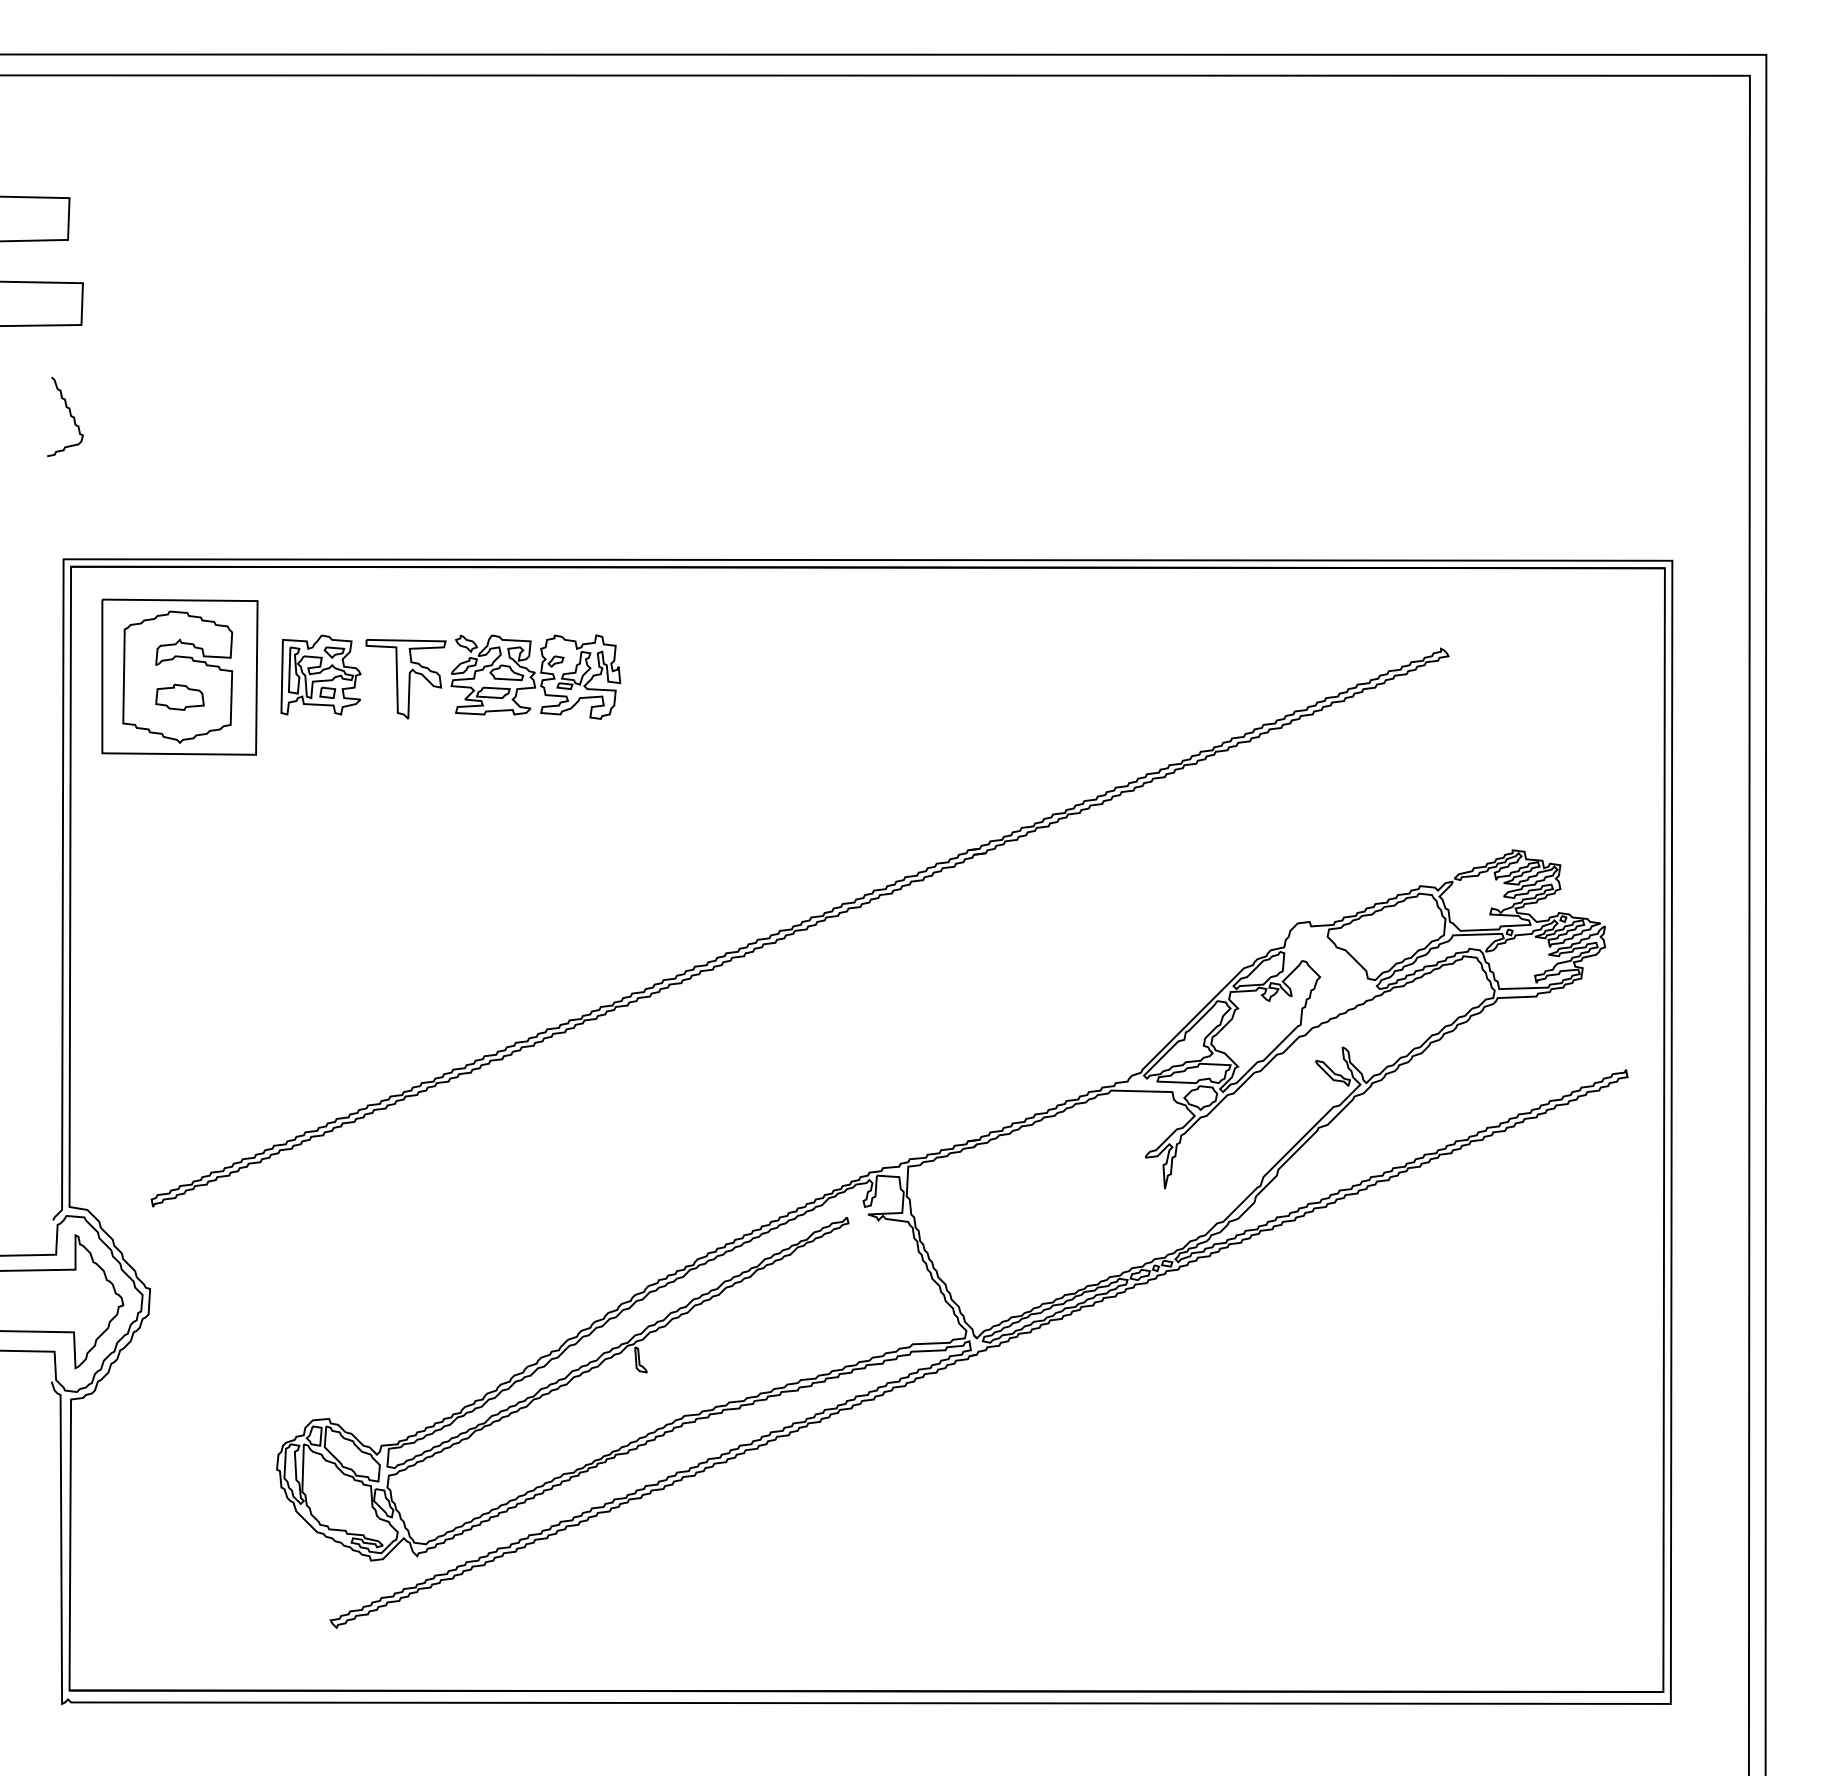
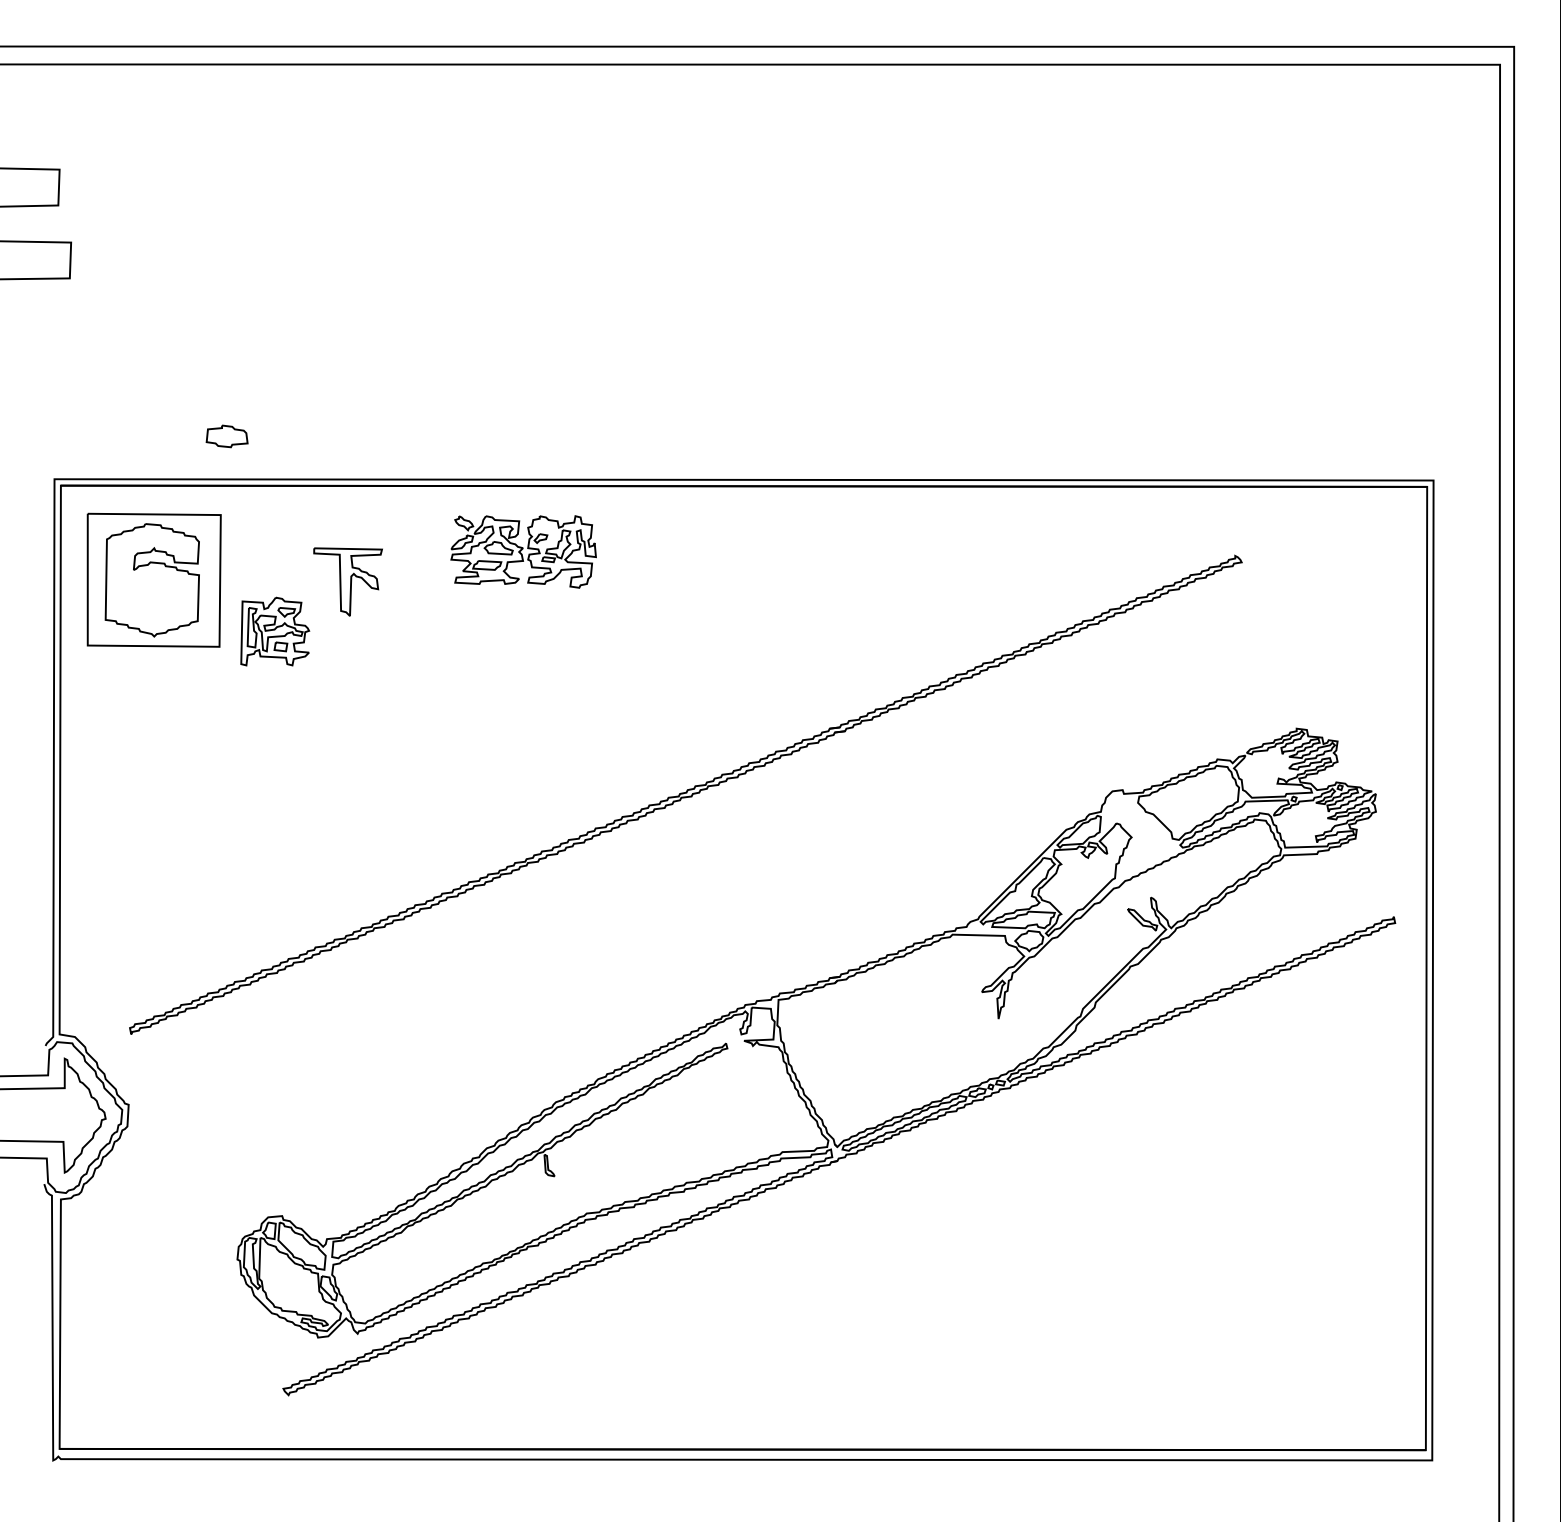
curve: (69, 414) -> (59, 355), removed
part: (320, 674) -> (274, 631), moved
part: (535, 676) -> (523, 551), moved
part: (179, 696) -> (226, 435), moved

